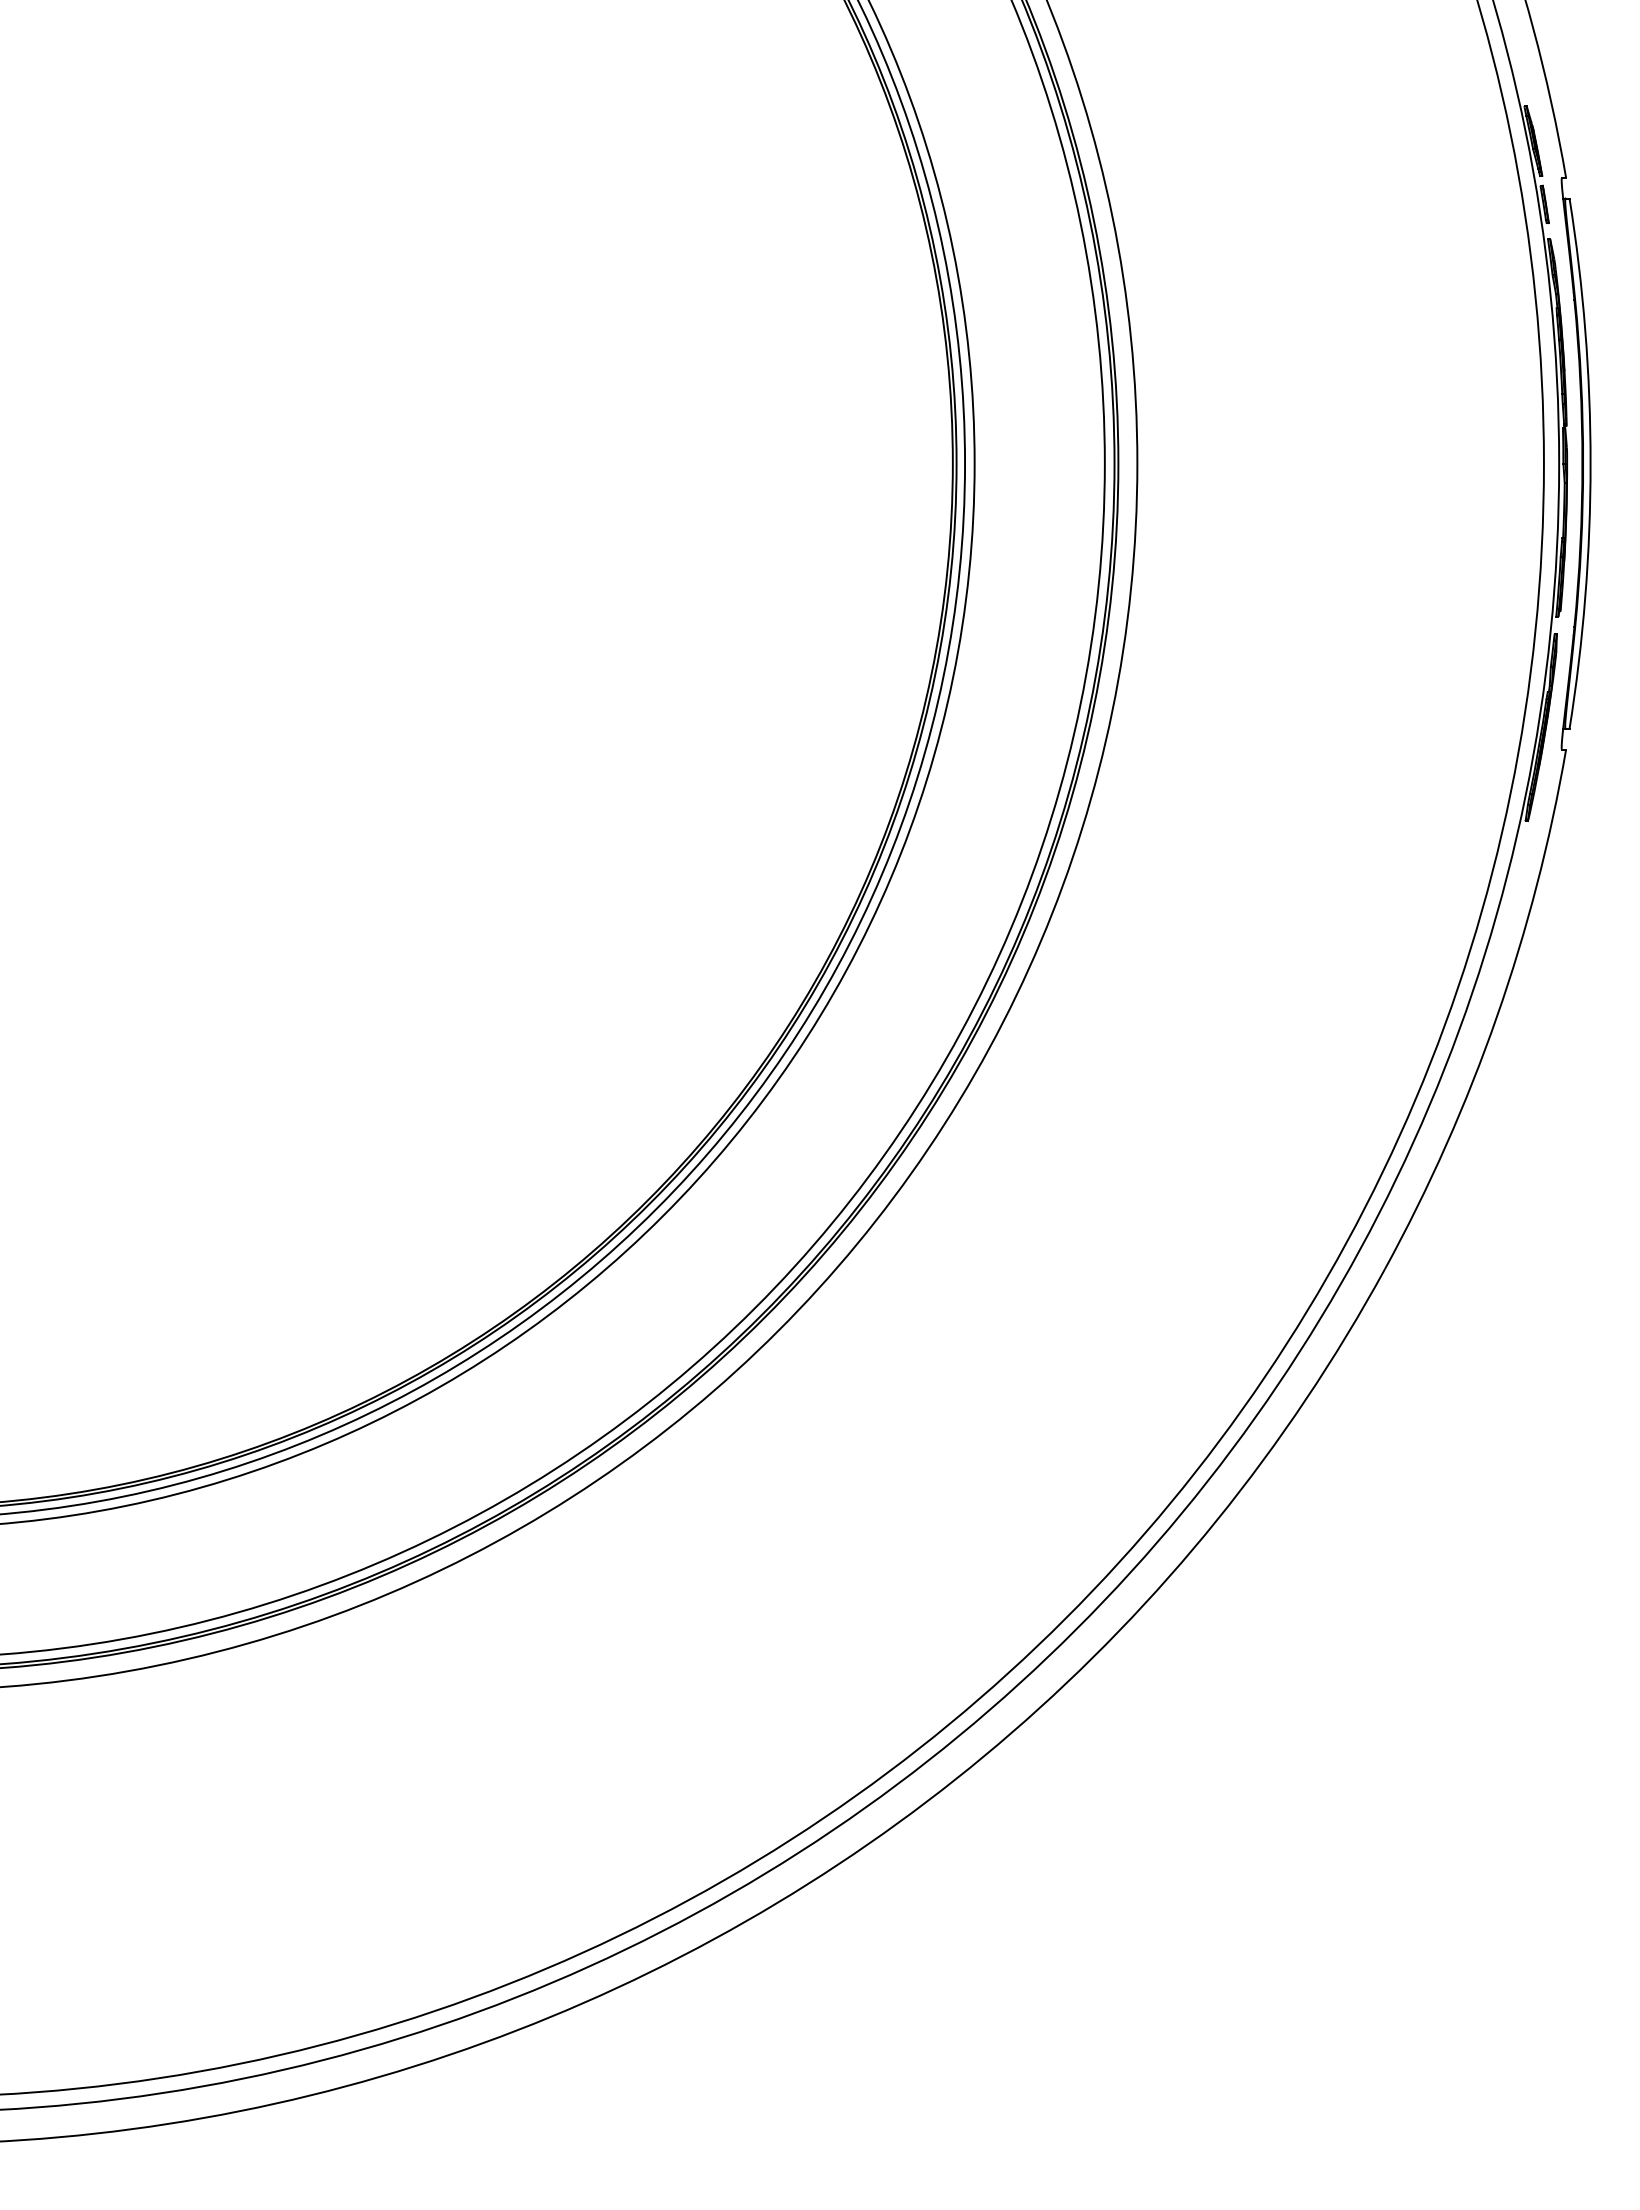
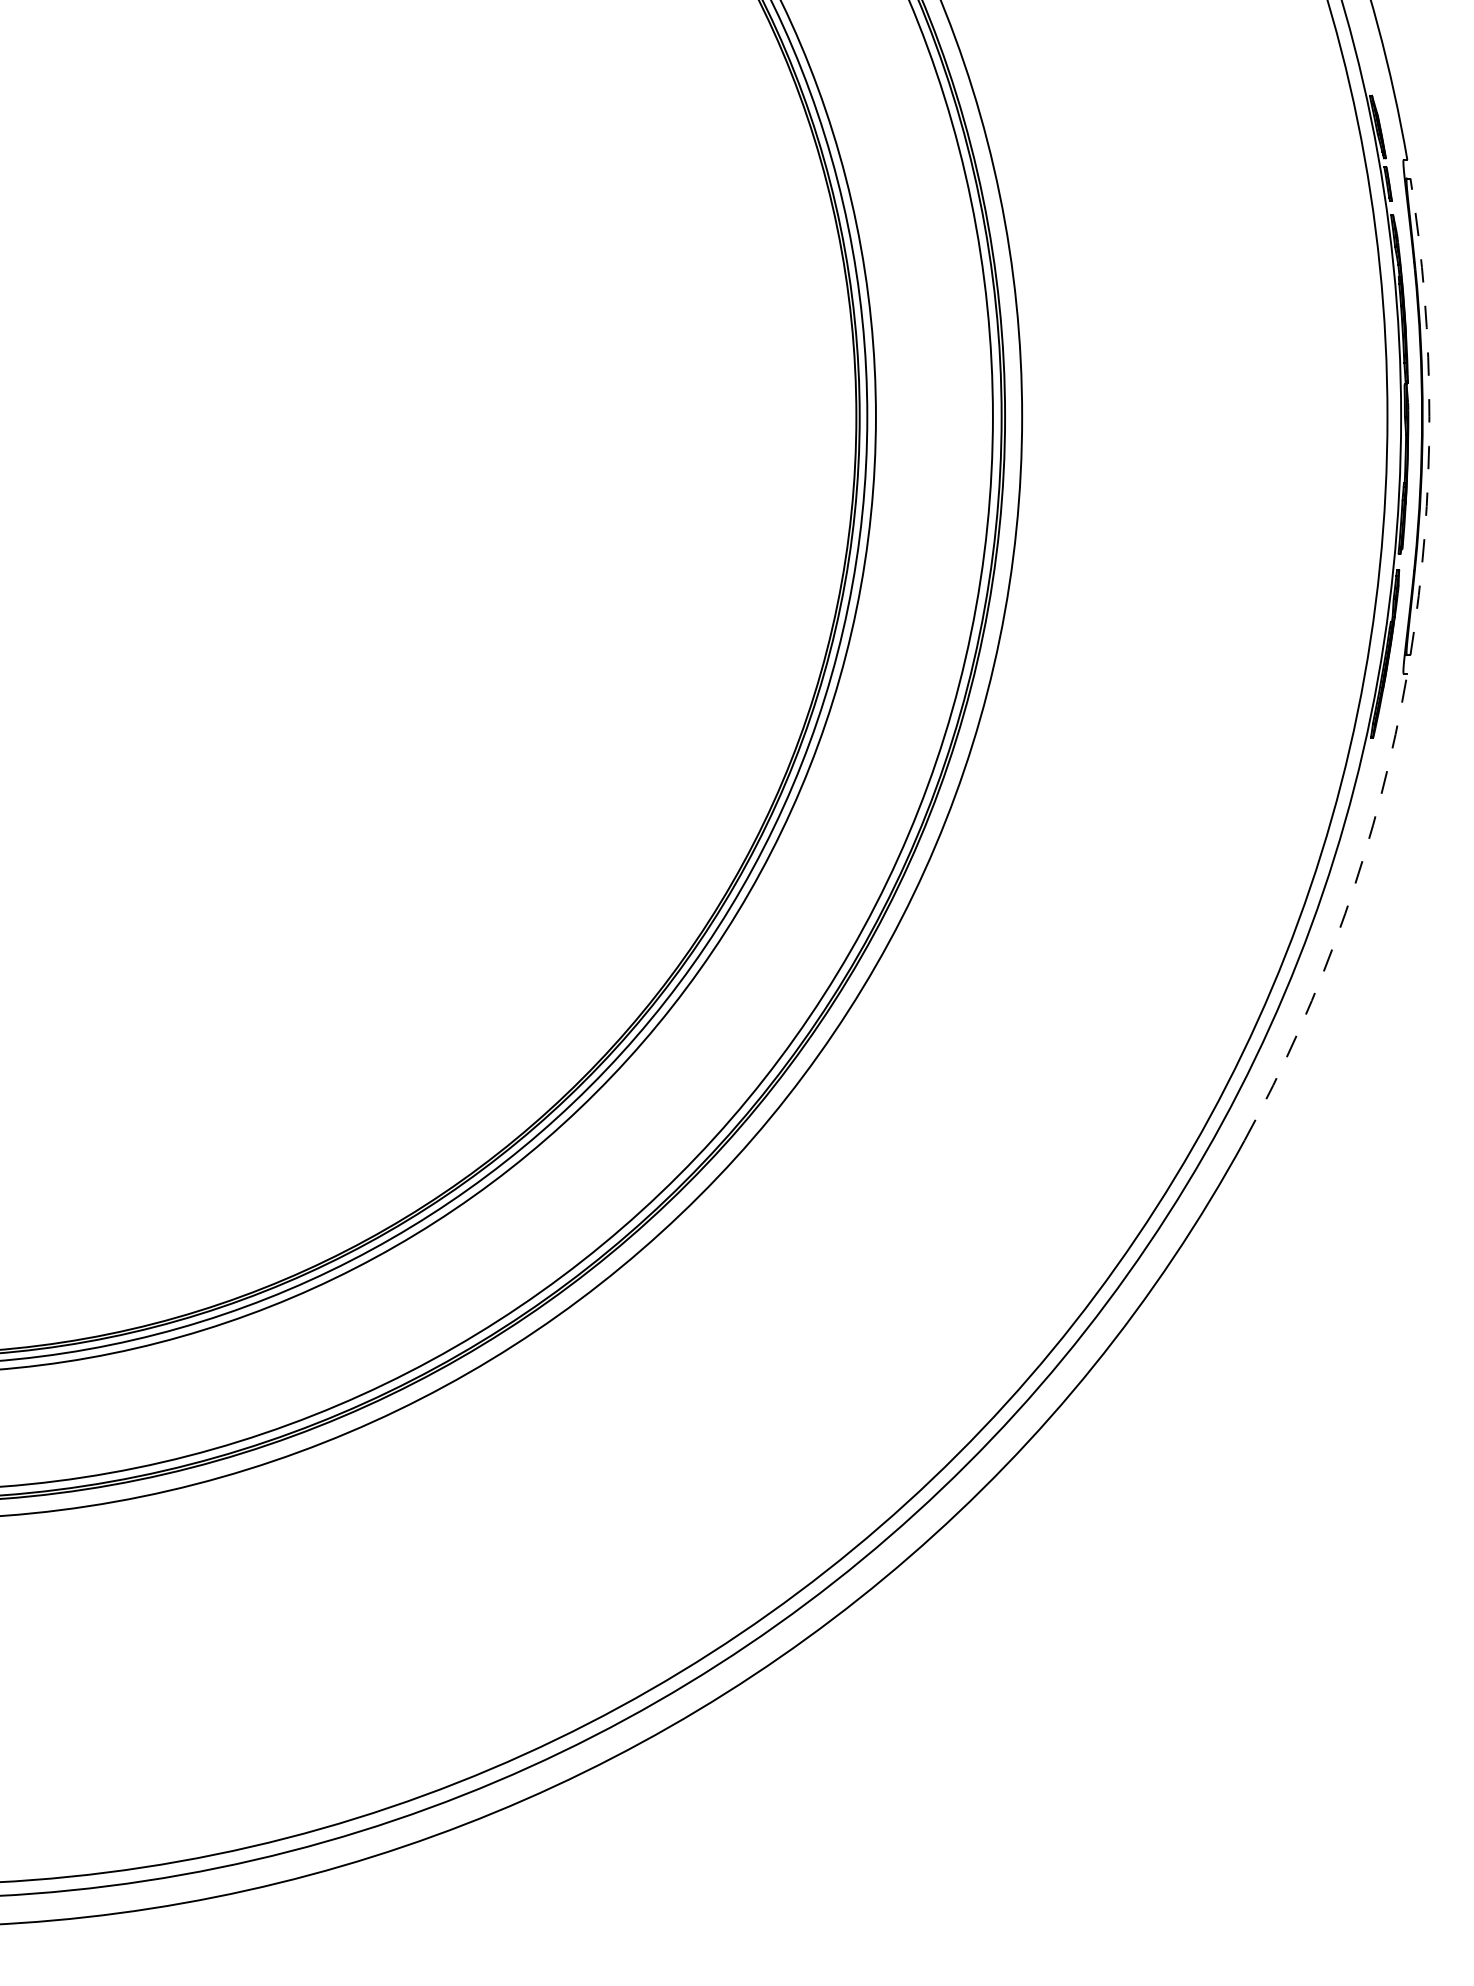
arc: (1590, 463) -> (1429, 416), solid -> dashed
arc: (1496, 1016) -> (1344, 913), solid -> dashed

